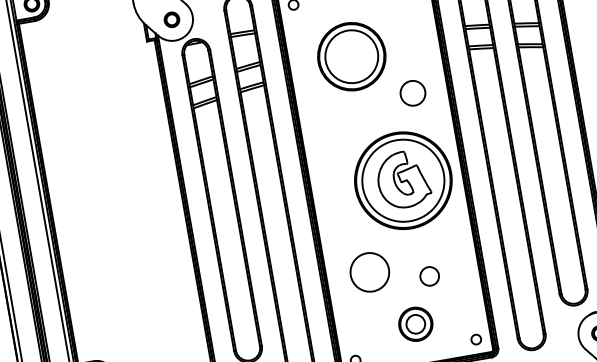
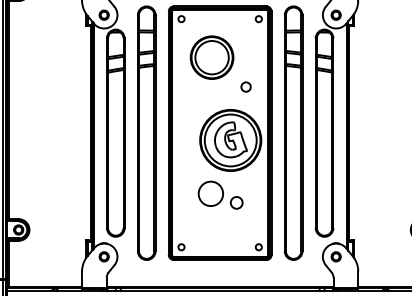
circle: (411, 92) -> (245, 86), size x0.6
circle: (369, 271) -> (210, 193), moved
part: (415, 323) -> (222, 230), removed

